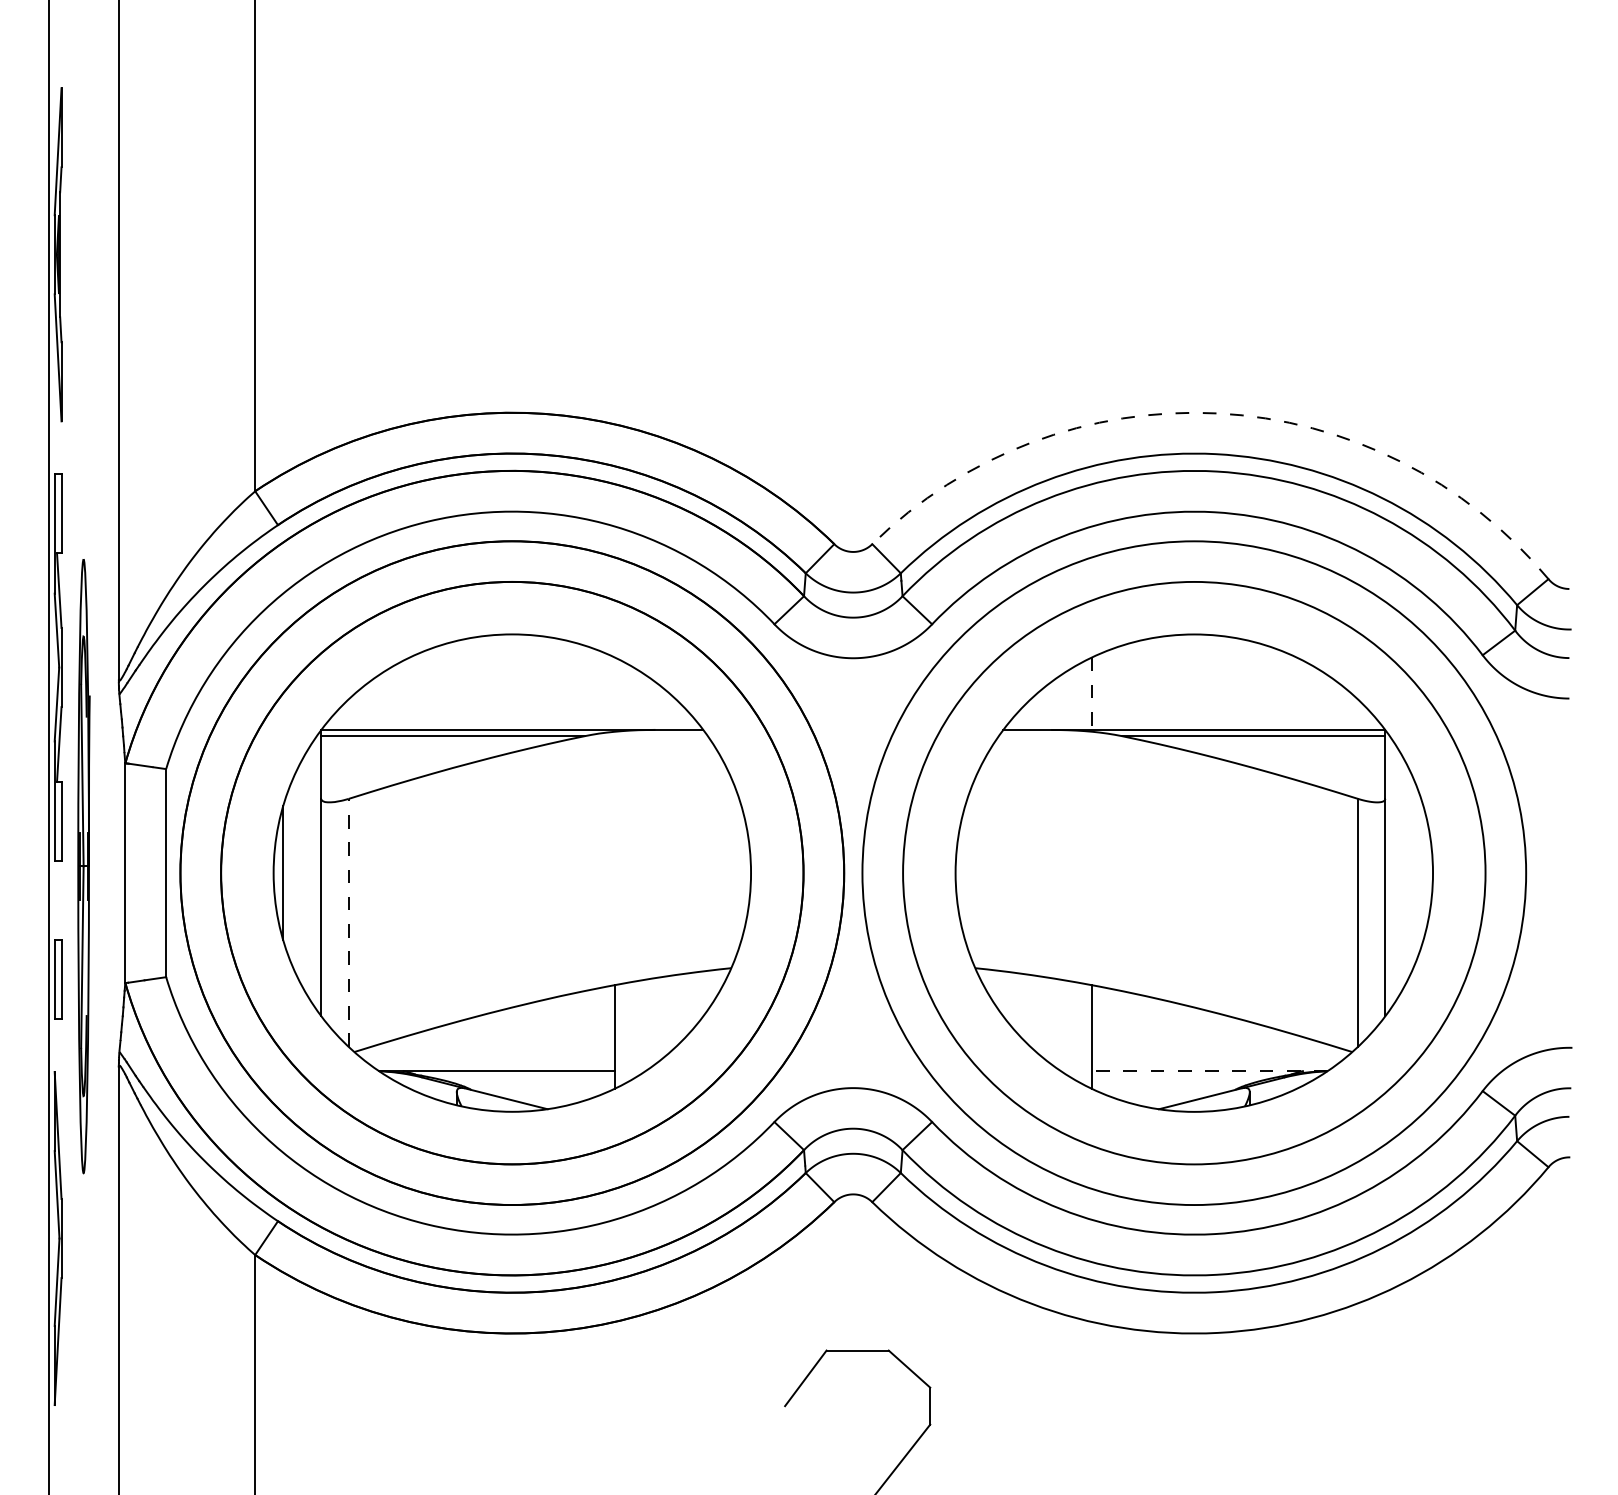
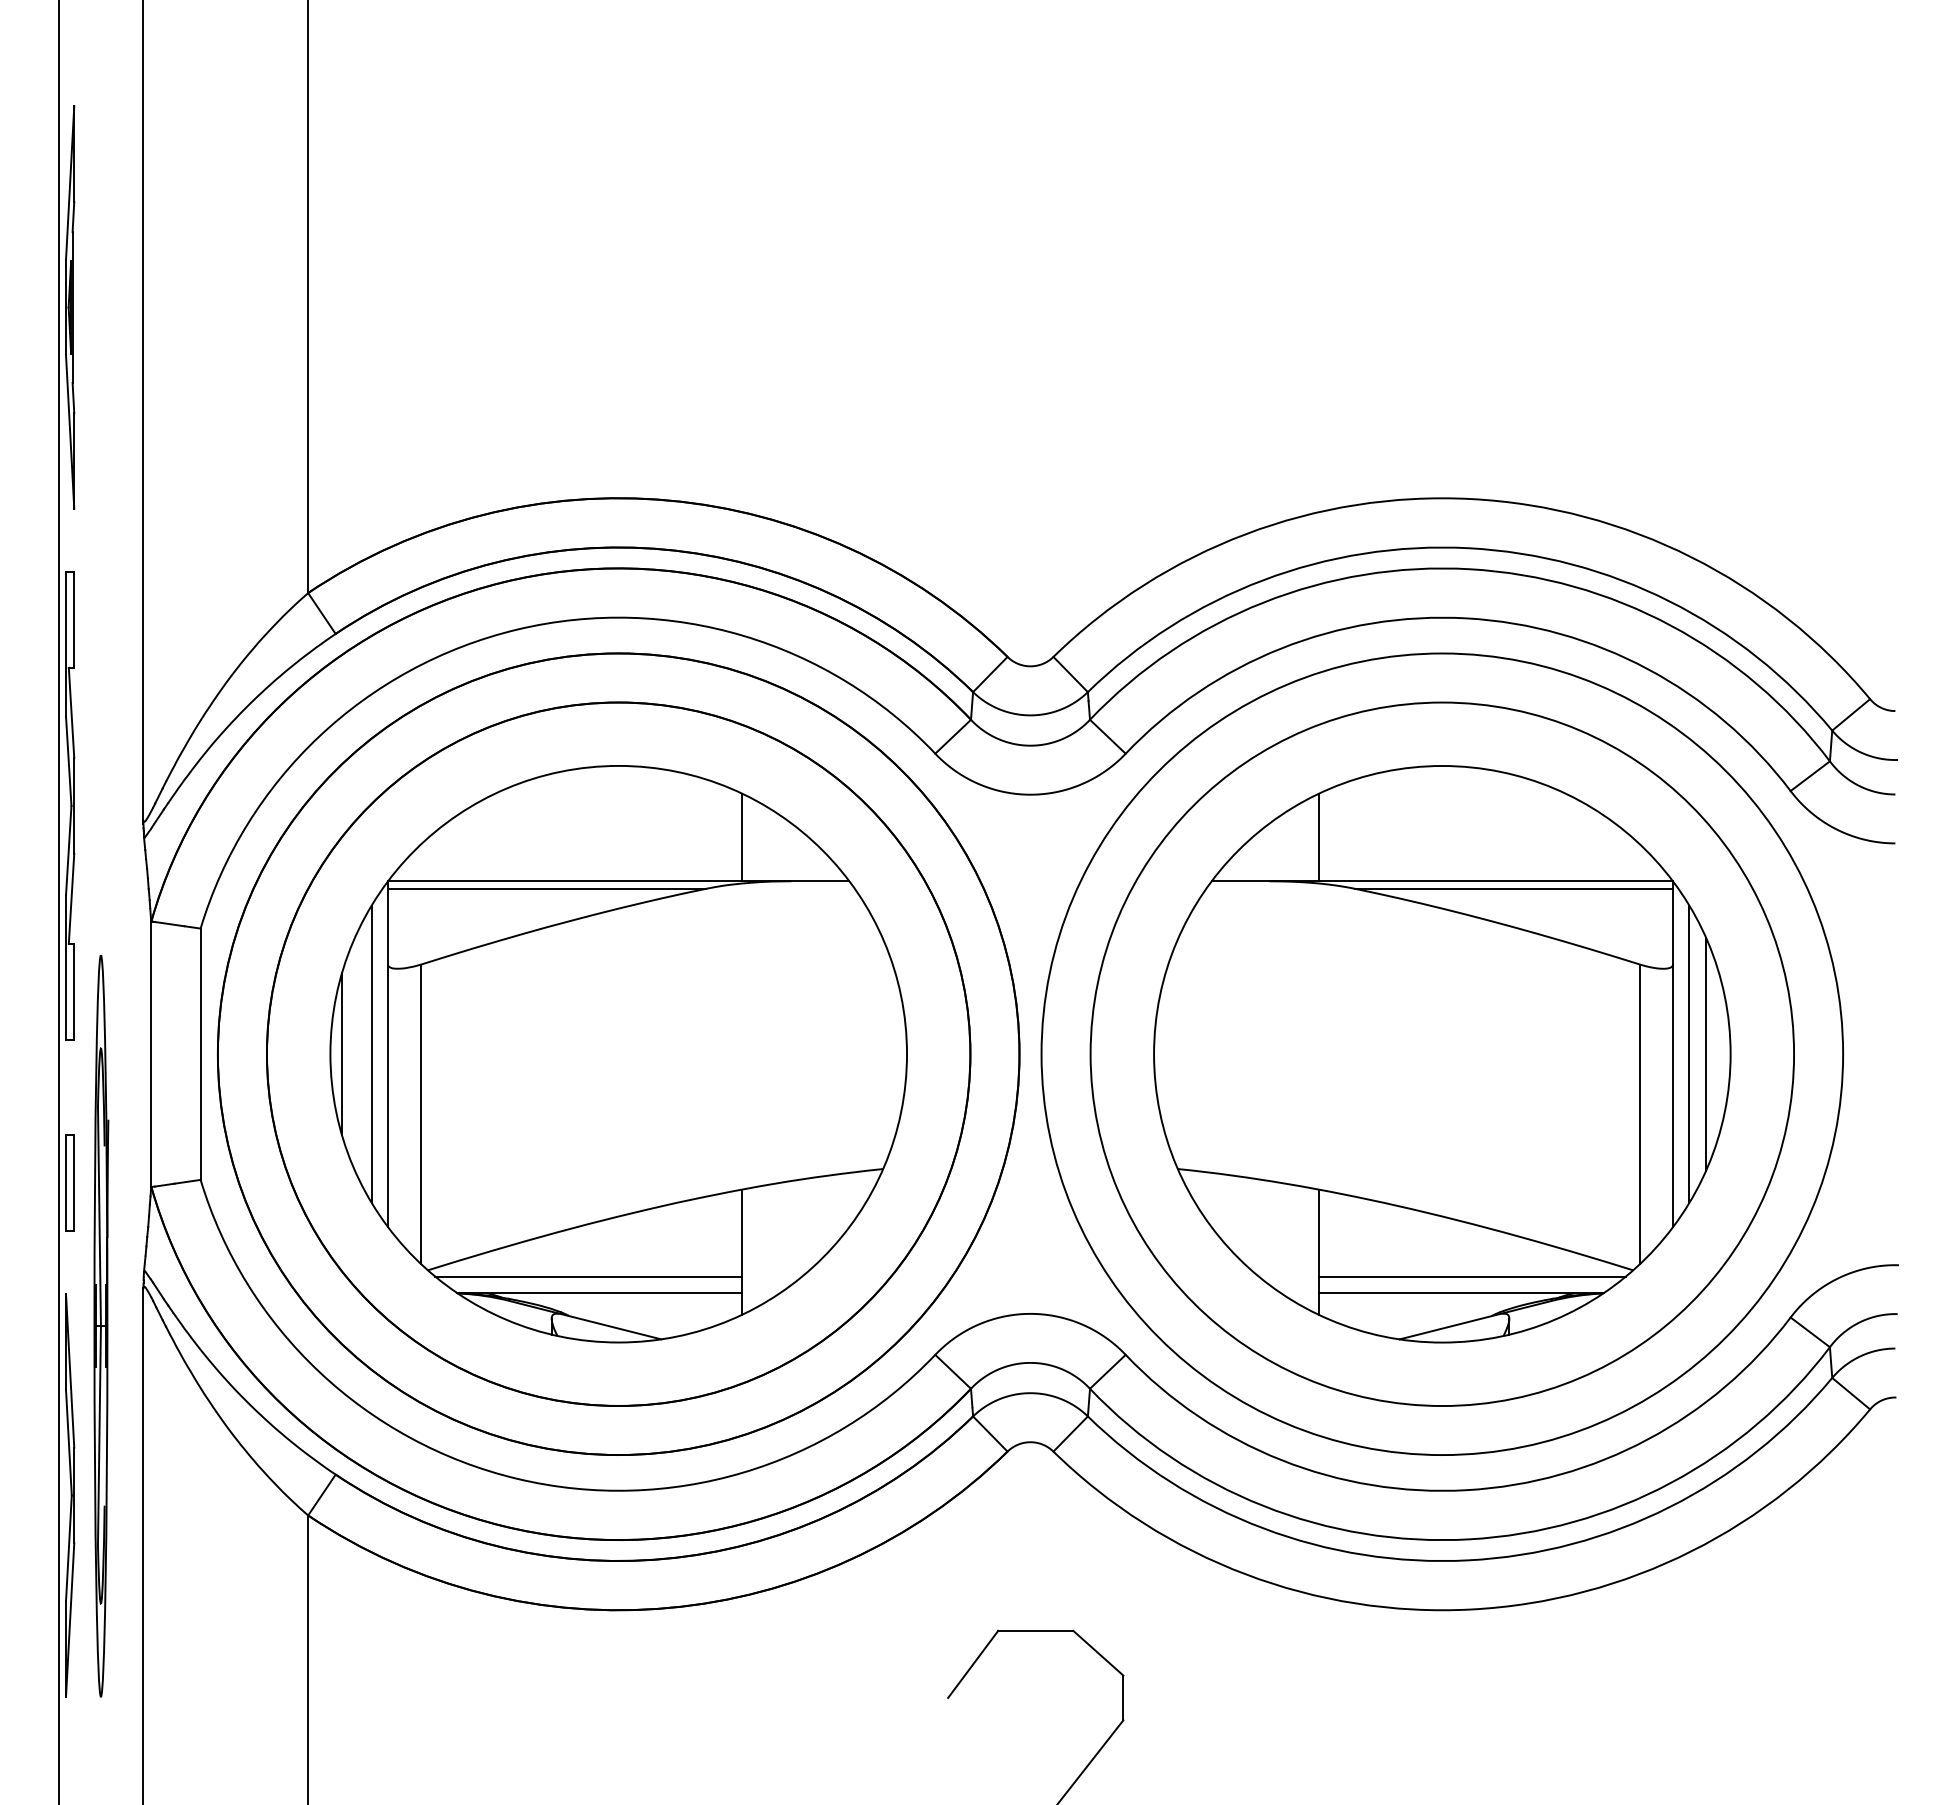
arc: (1218, 413) -> (1471, 499), dashed -> solid
line: (614, 693) -> (742, 837), added
line: (1091, 693) -> (1318, 837), dashed -> solid
part: (84, 866) -> (101, 1326), moved
line: (307, 872) -> (371, 1053), added
line: (1398, 872) -> (1689, 1053), added
line: (1413, 873) -> (1706, 1054), added
line: (349, 923) -> (421, 1114), dashed -> solid
line: (487, 1057) -> (588, 1276), added
line: (1218, 1057) -> (1471, 1276), added
line: (1209, 1071) -> (1460, 1293), dashed -> solid

